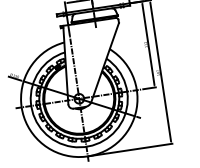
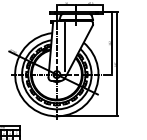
line: (85, 58) -> (65, 46), added

